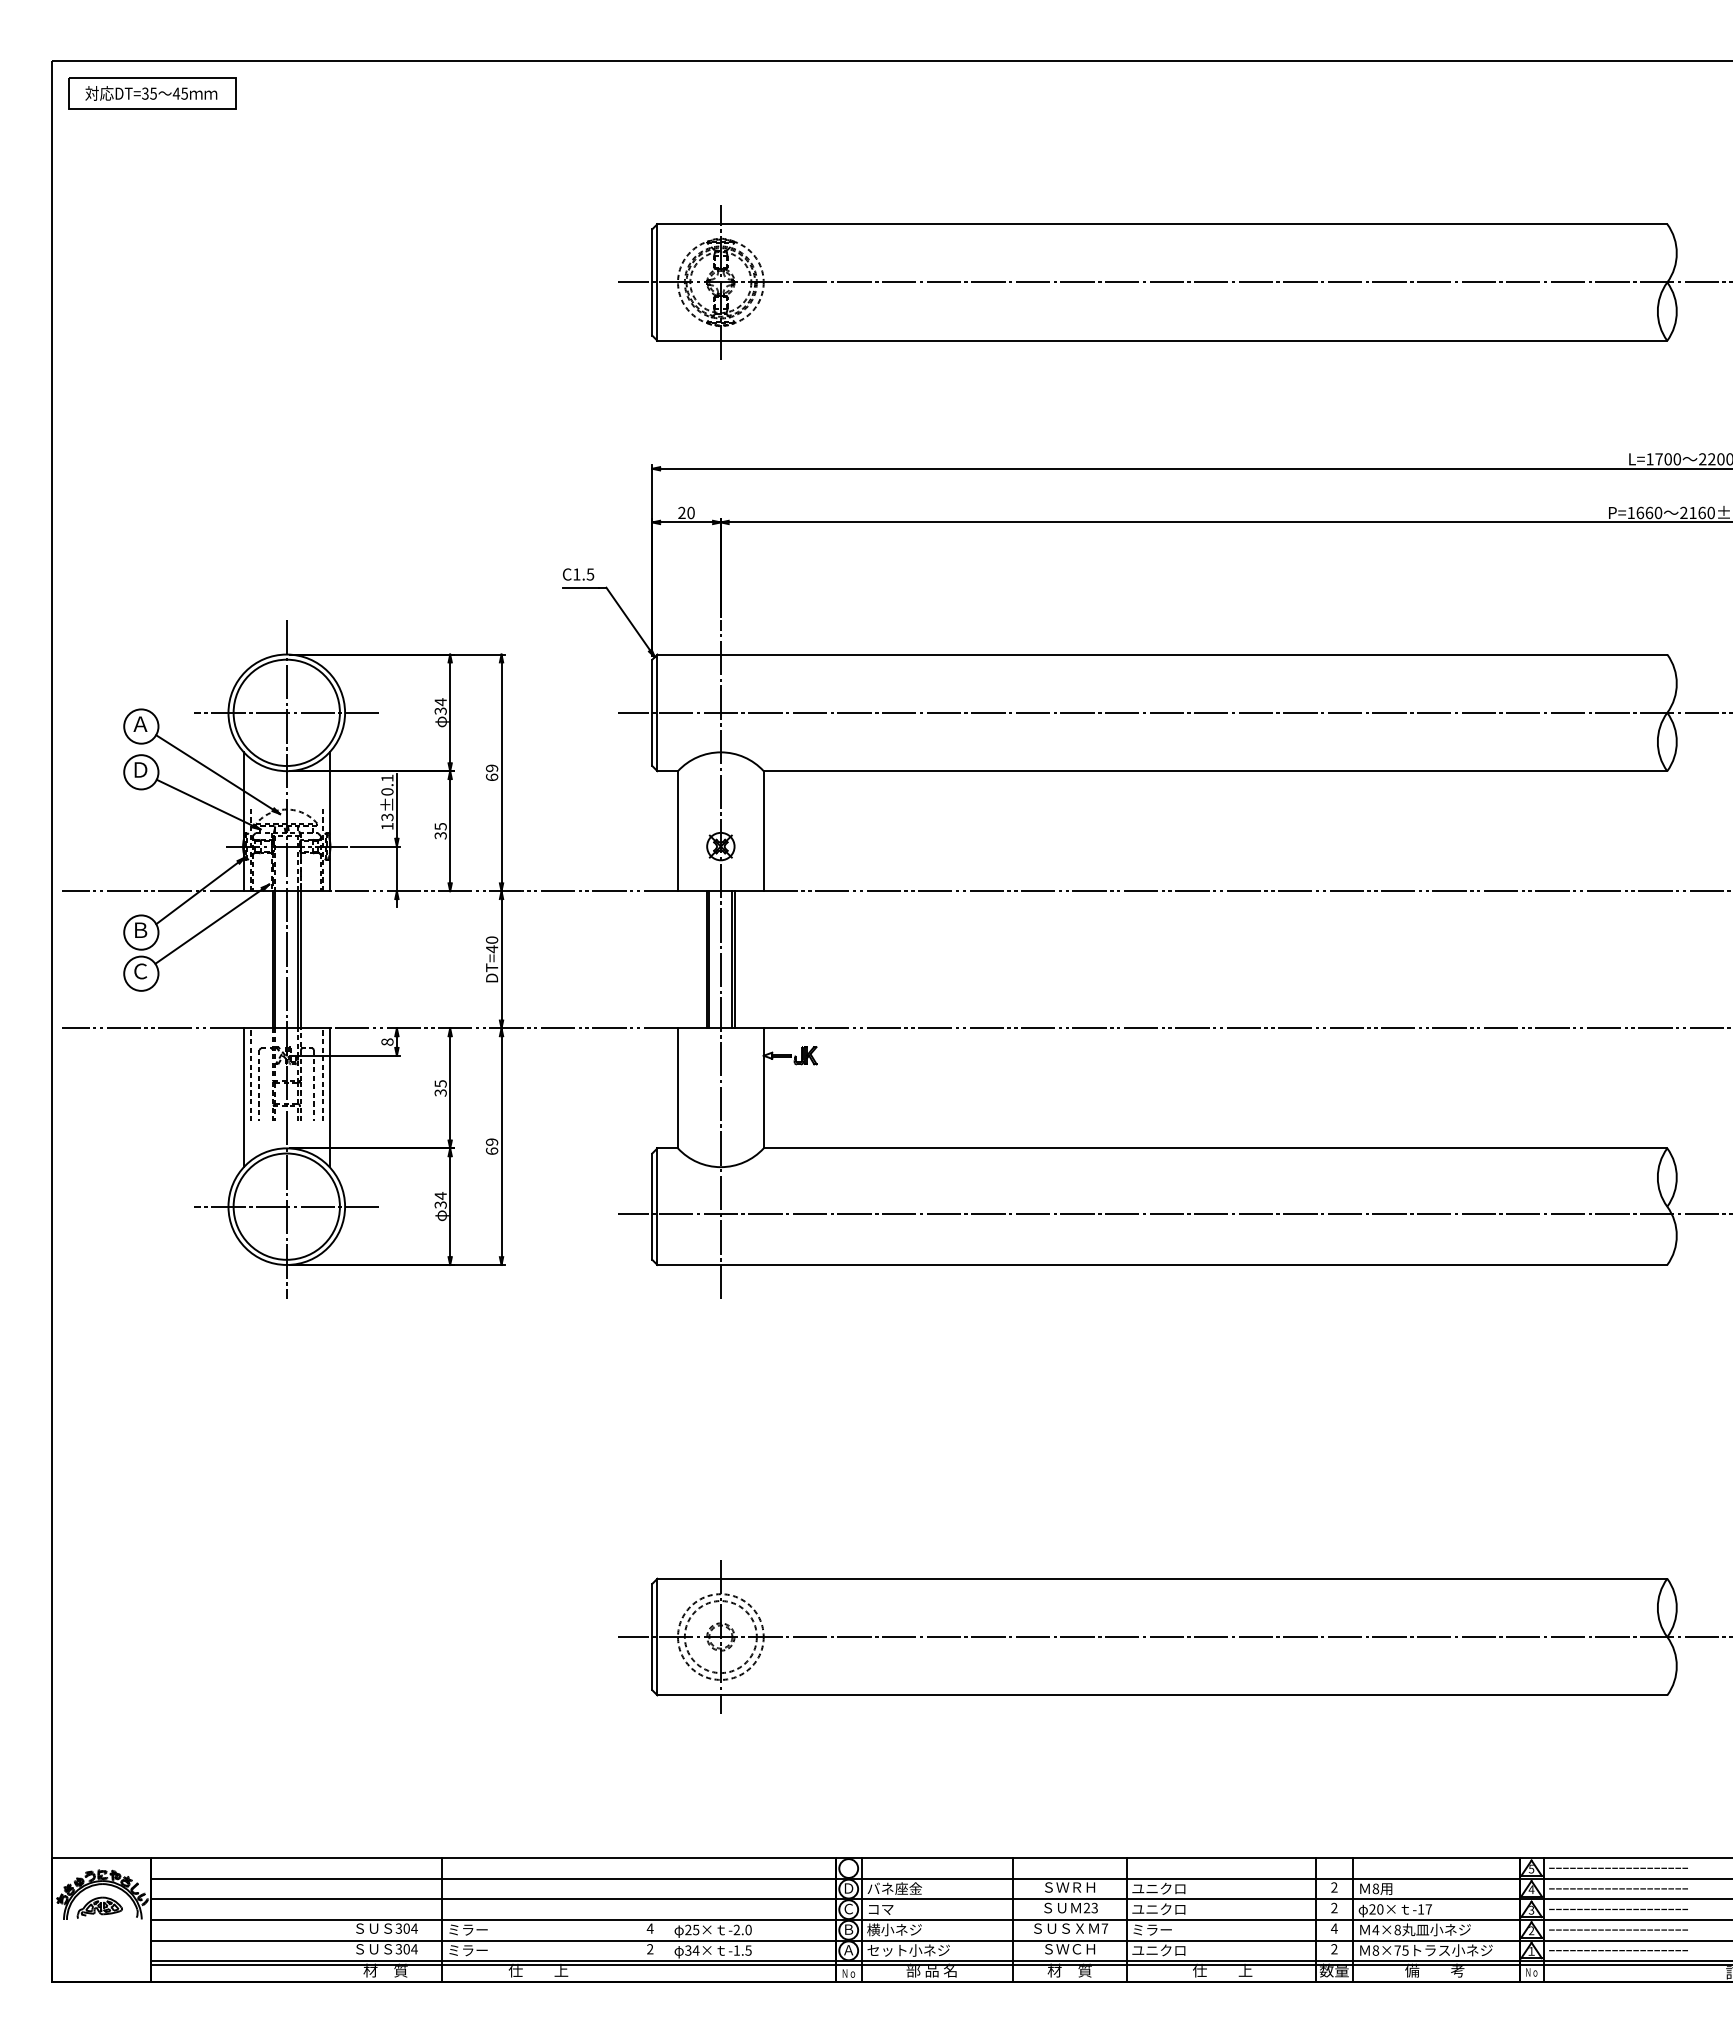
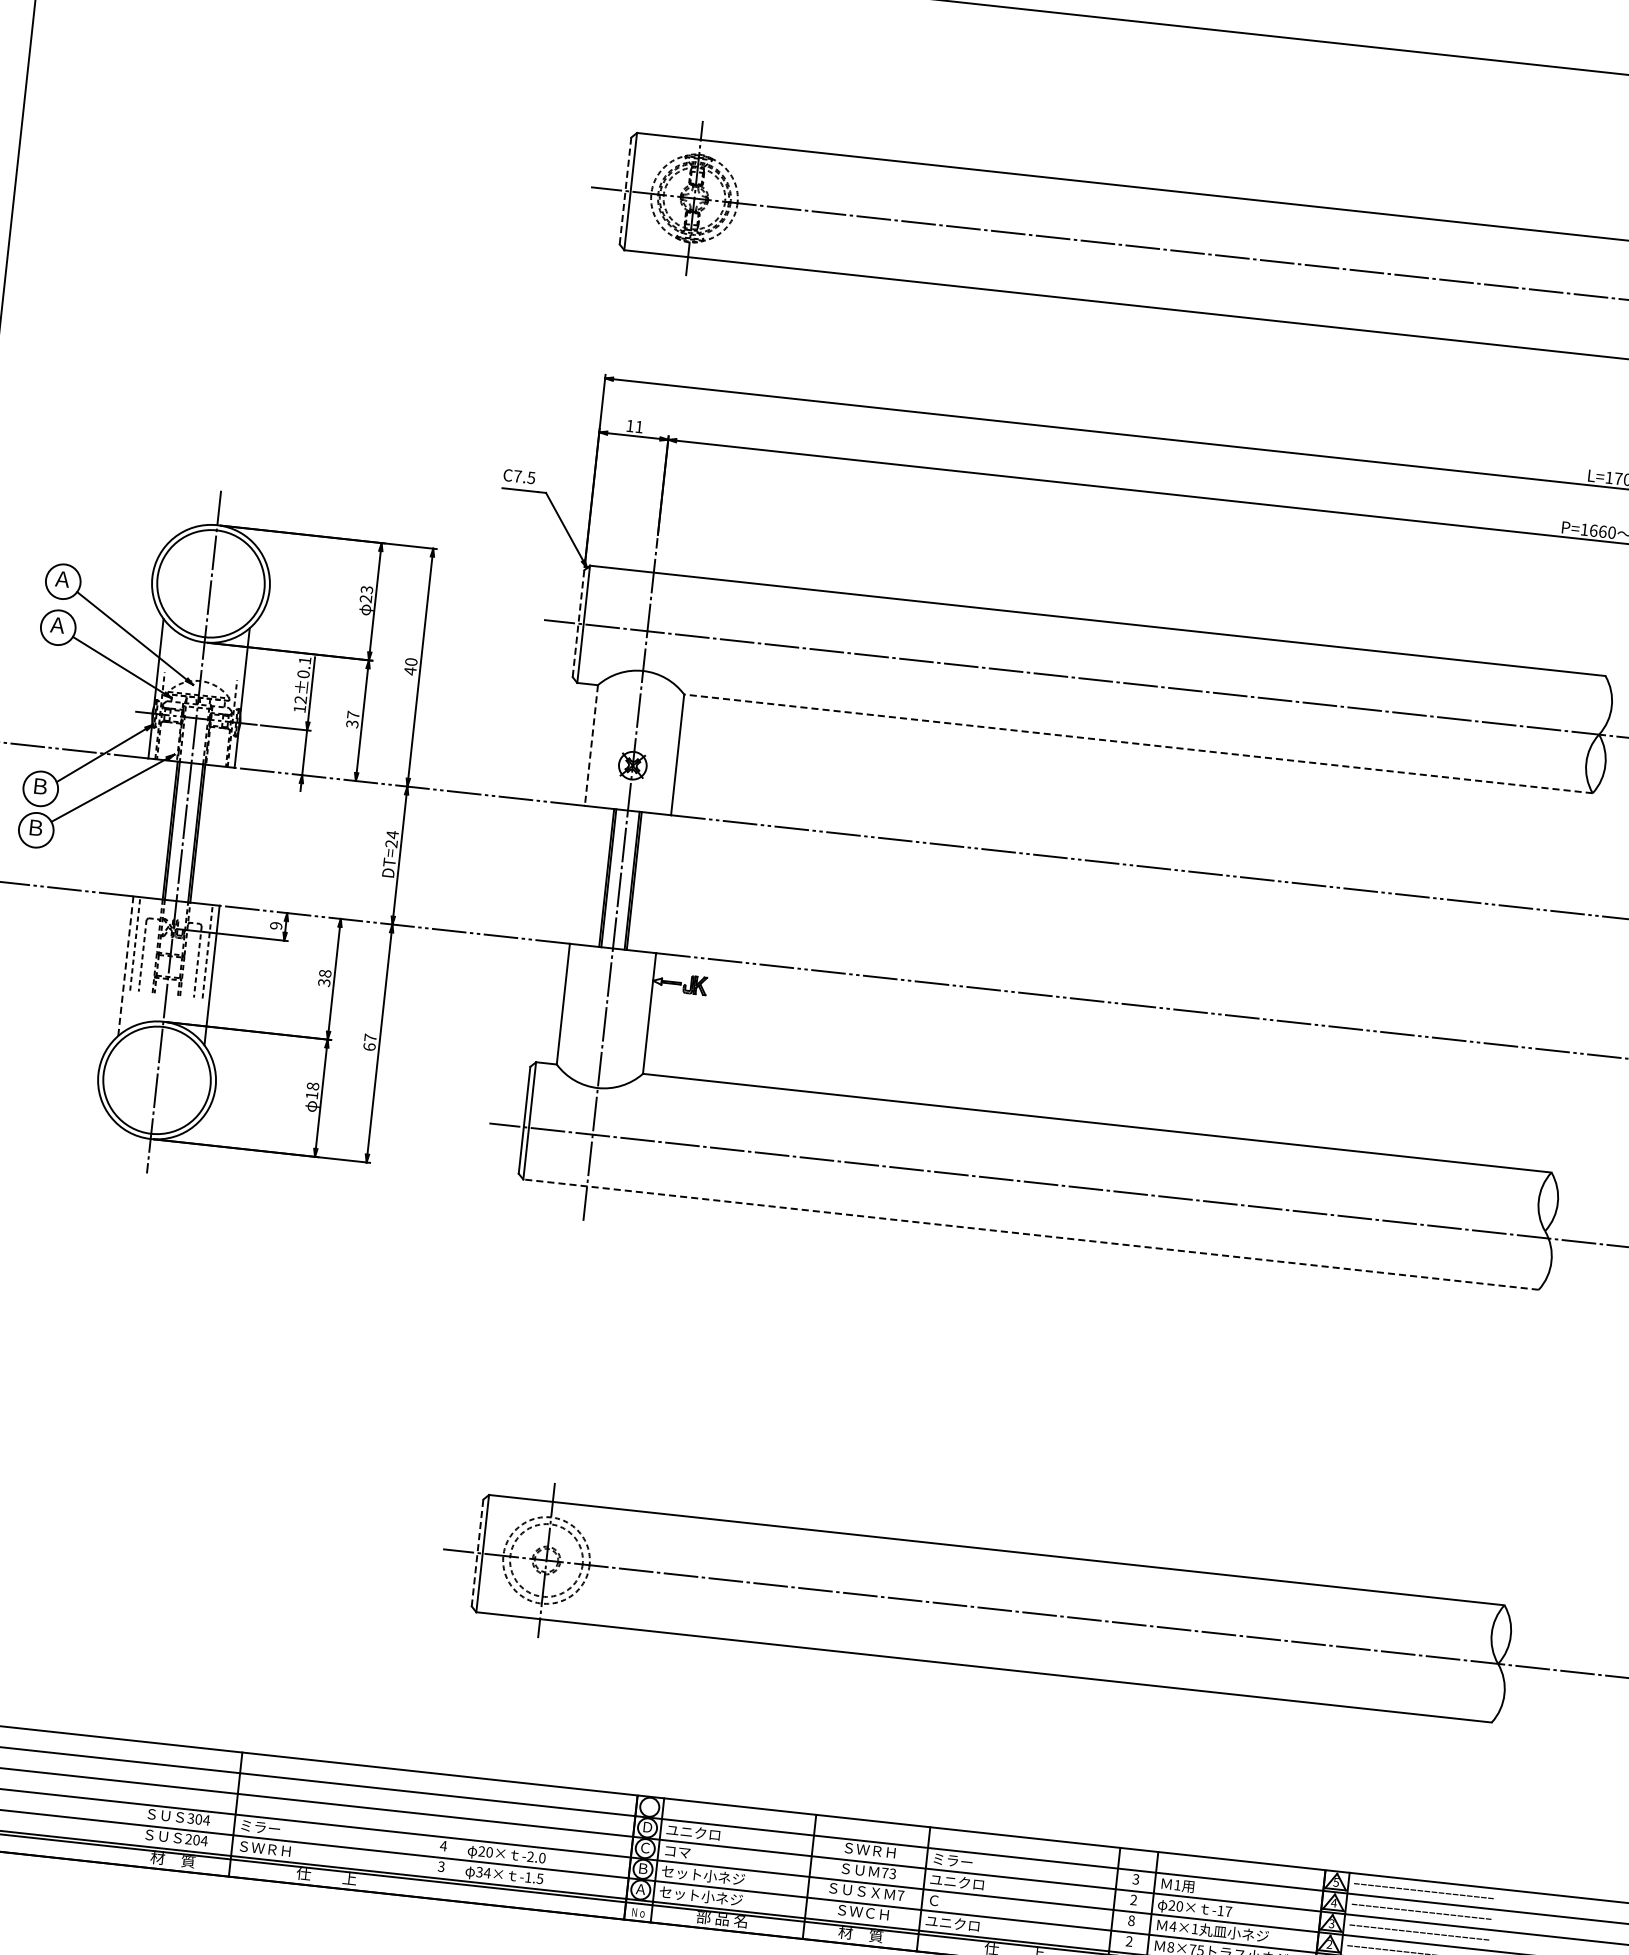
line: (652, 282) -> (625, 191), solid -> dashed
text: (686, 512) -> (634, 426), 20 -> 11
text: (576, 574) -> (517, 476), C1.5 -> C7.5
text: (440, 706) -> (366, 594), 34 -> 23
line: (286, 712) -> (210, 583), removed
line: (652, 713) -> (578, 624), solid -> dashed
text: (140, 769) -> (57, 624), Ｄ -> Ａ
line: (1215, 771) -> (1138, 744), solid -> dashed
text: (492, 772) -> (411, 666), 69 -> 40
text: (387, 817) -> (300, 700), 13±0.1 -> 12±0.1
text: (440, 826) -> (353, 714), 35 -> 37
line: (678, 831) -> (591, 745), solid -> dashed
text: (492, 944) -> (392, 839), DT=40 -> DT=24
text: (140, 971) -> (35, 827), Ｃ -> Ｂ
text: (387, 1041) -> (276, 925), 8 -> 9
text: (440, 1083) -> (325, 973), 35 -> 38
line: (243, 1097) -> (125, 965), solid -> dashed
text: (492, 1141) -> (371, 1037), 69 -> 67
text: (440, 1200) -> (312, 1090), 34 -> 18
line: (286, 1206) -> (156, 1080), removed
line: (1162, 1264) -> (1031, 1234), solid -> dashed
line: (652, 1636) -> (477, 1552), solid -> dashed
text: (1334, 1887) -> (1136, 1879), 2 -> 3
text: (894, 1888) -> (693, 1832), バネ座金 -> ユニクロ
text: (1158, 1888) -> (959, 1861), ユニクロ -> ミラー
text: (1375, 1888) -> (1177, 1884), 8 -> 1
text: (1086, 1907) -> (884, 1872), 23 -> 73
text: (1333, 1928) -> (1130, 1920), 4 -> 8
text: (696, 1929) -> (490, 1851), 25× -> 20×
text: (908, 1929) -> (703, 1875), 横小ネジ -> セット小ネジ
text: (1152, 1929) -> (948, 1901), ミラー -> Ｃ
text: (1397, 1929) -> (1194, 1928), 4×8 -> 4×1
text: (398, 1949) -> (188, 1839), 304 -> 204
text: (650, 1949) -> (441, 1867), 2 -> 3
text: (474, 1950) -> (264, 1848), ミラー -> ＳＷＲＨ

